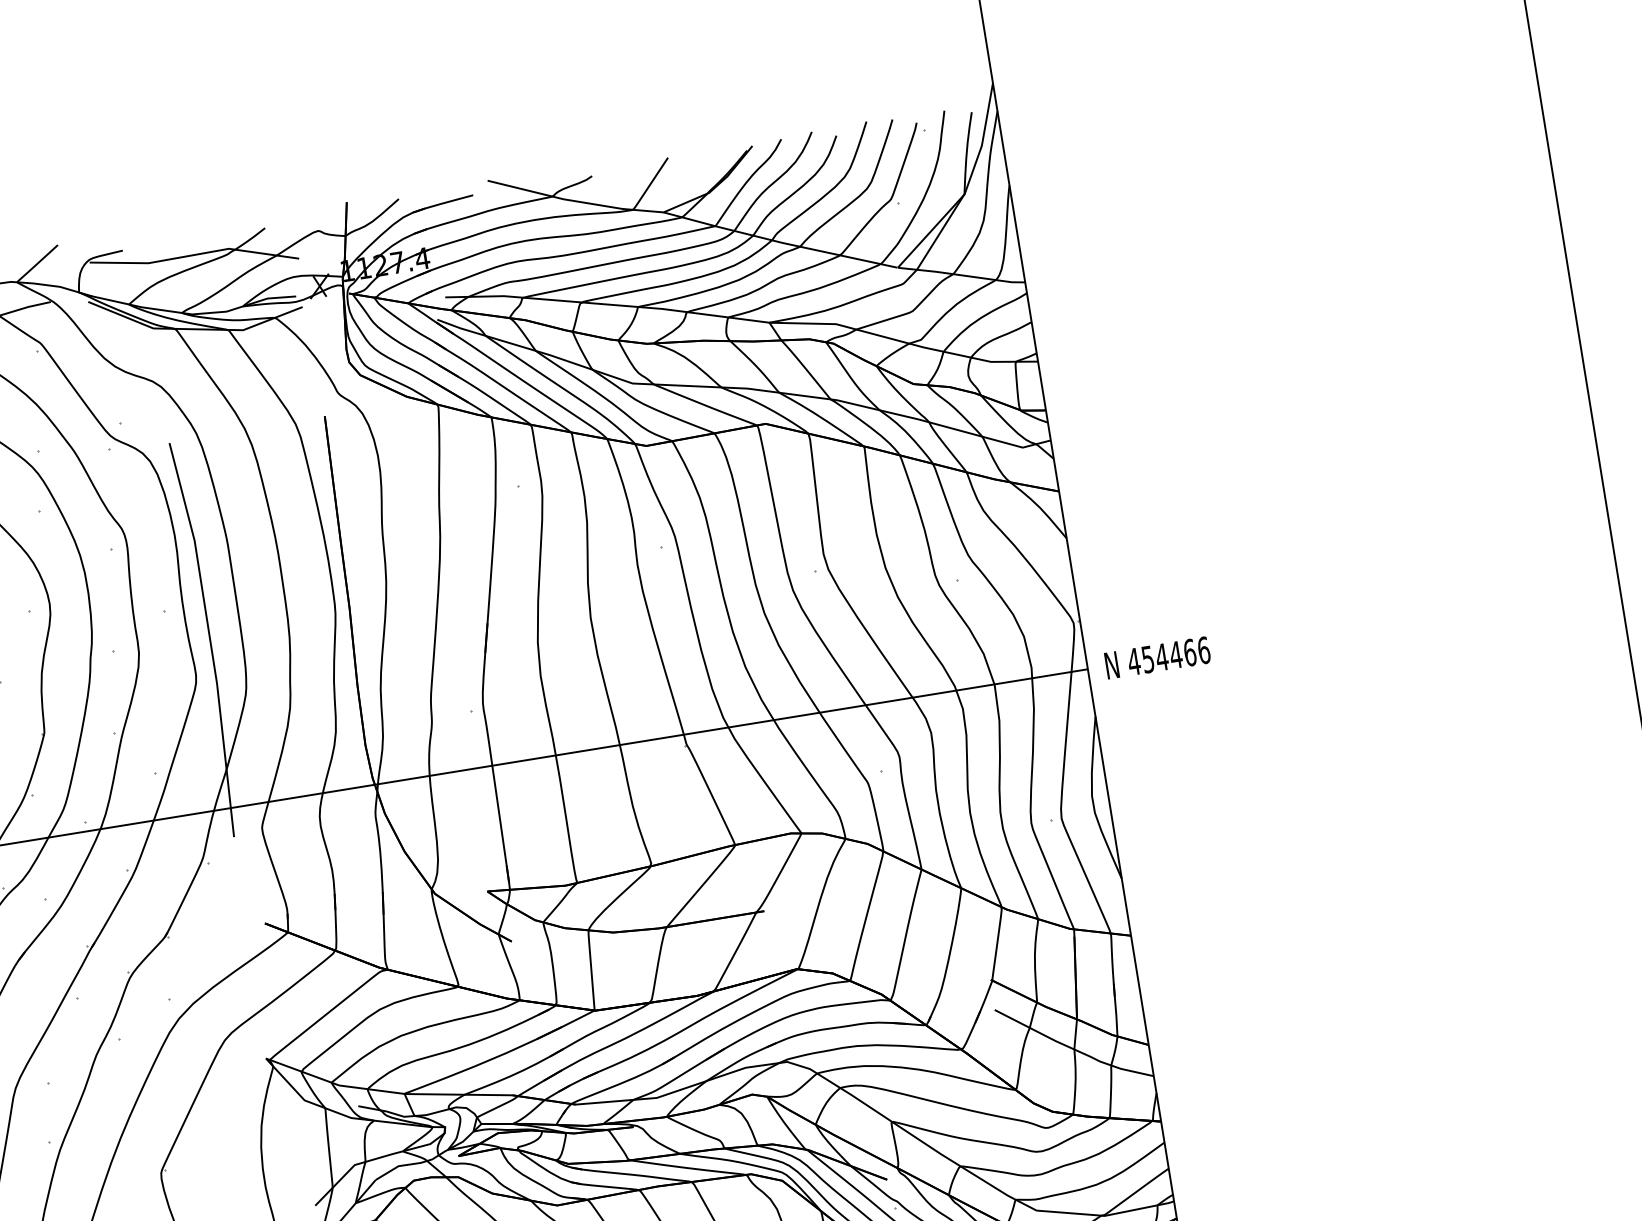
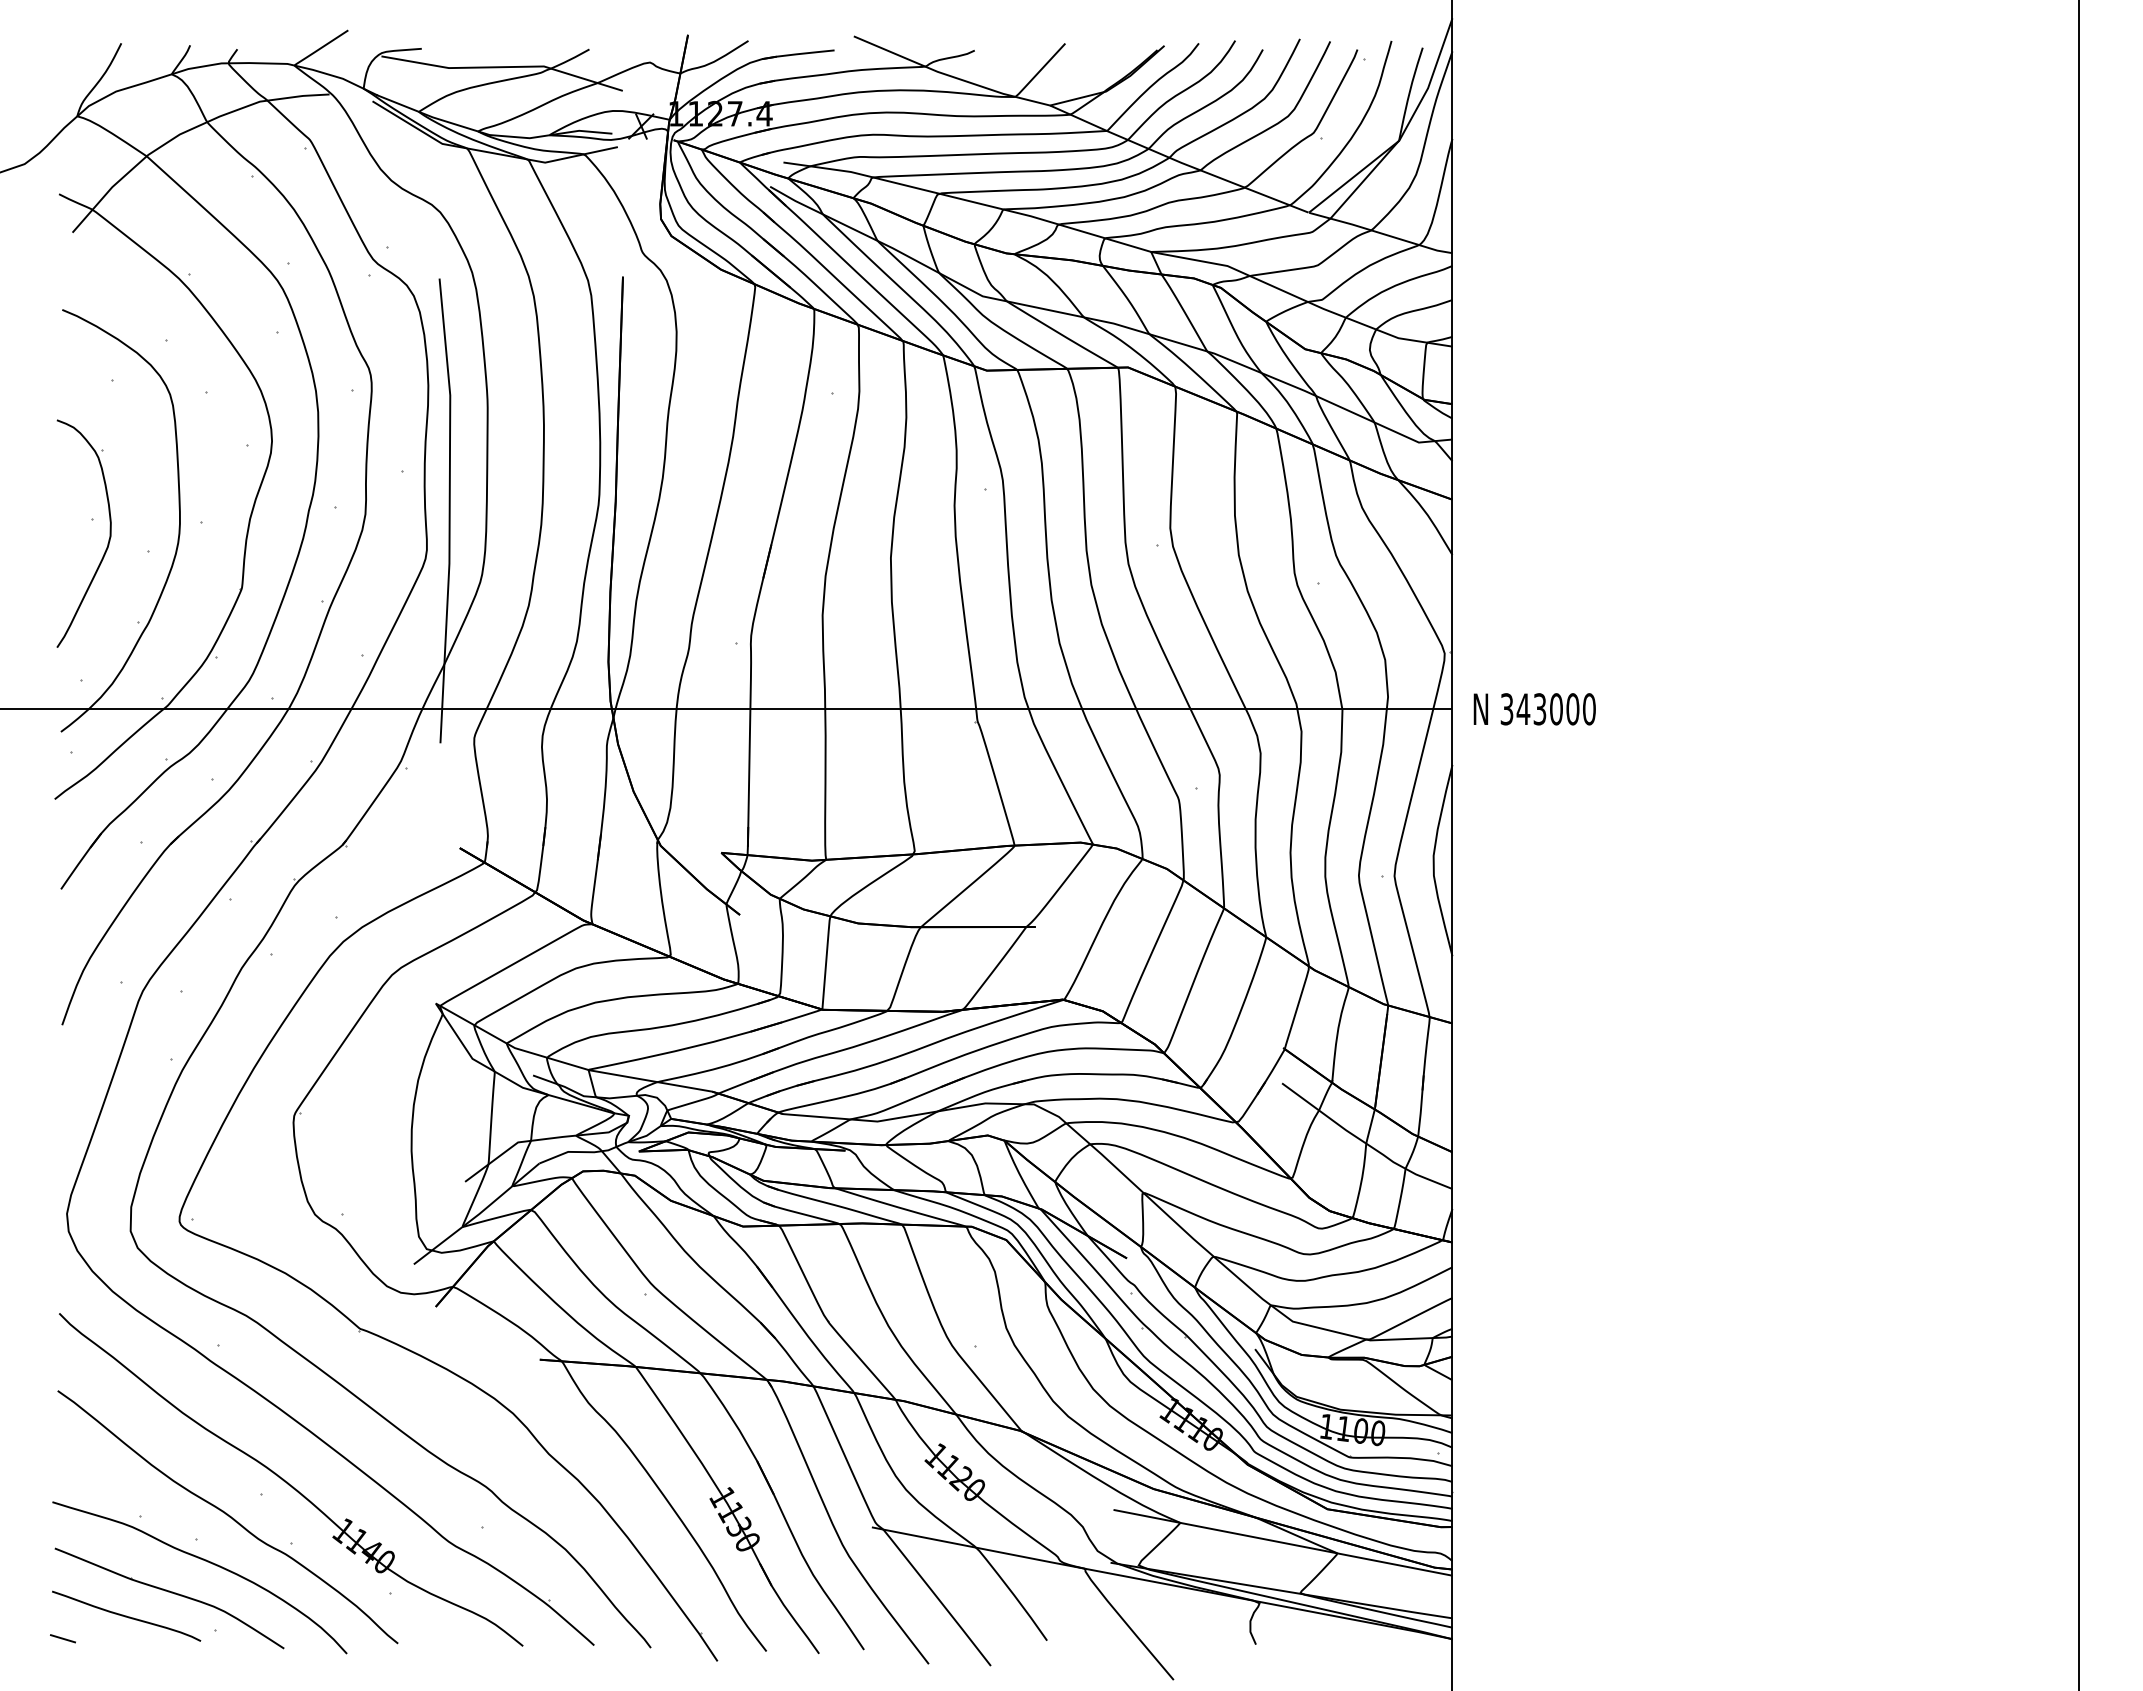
text: (1168, 656) -> (1547, 709), 454466 -> 343000

